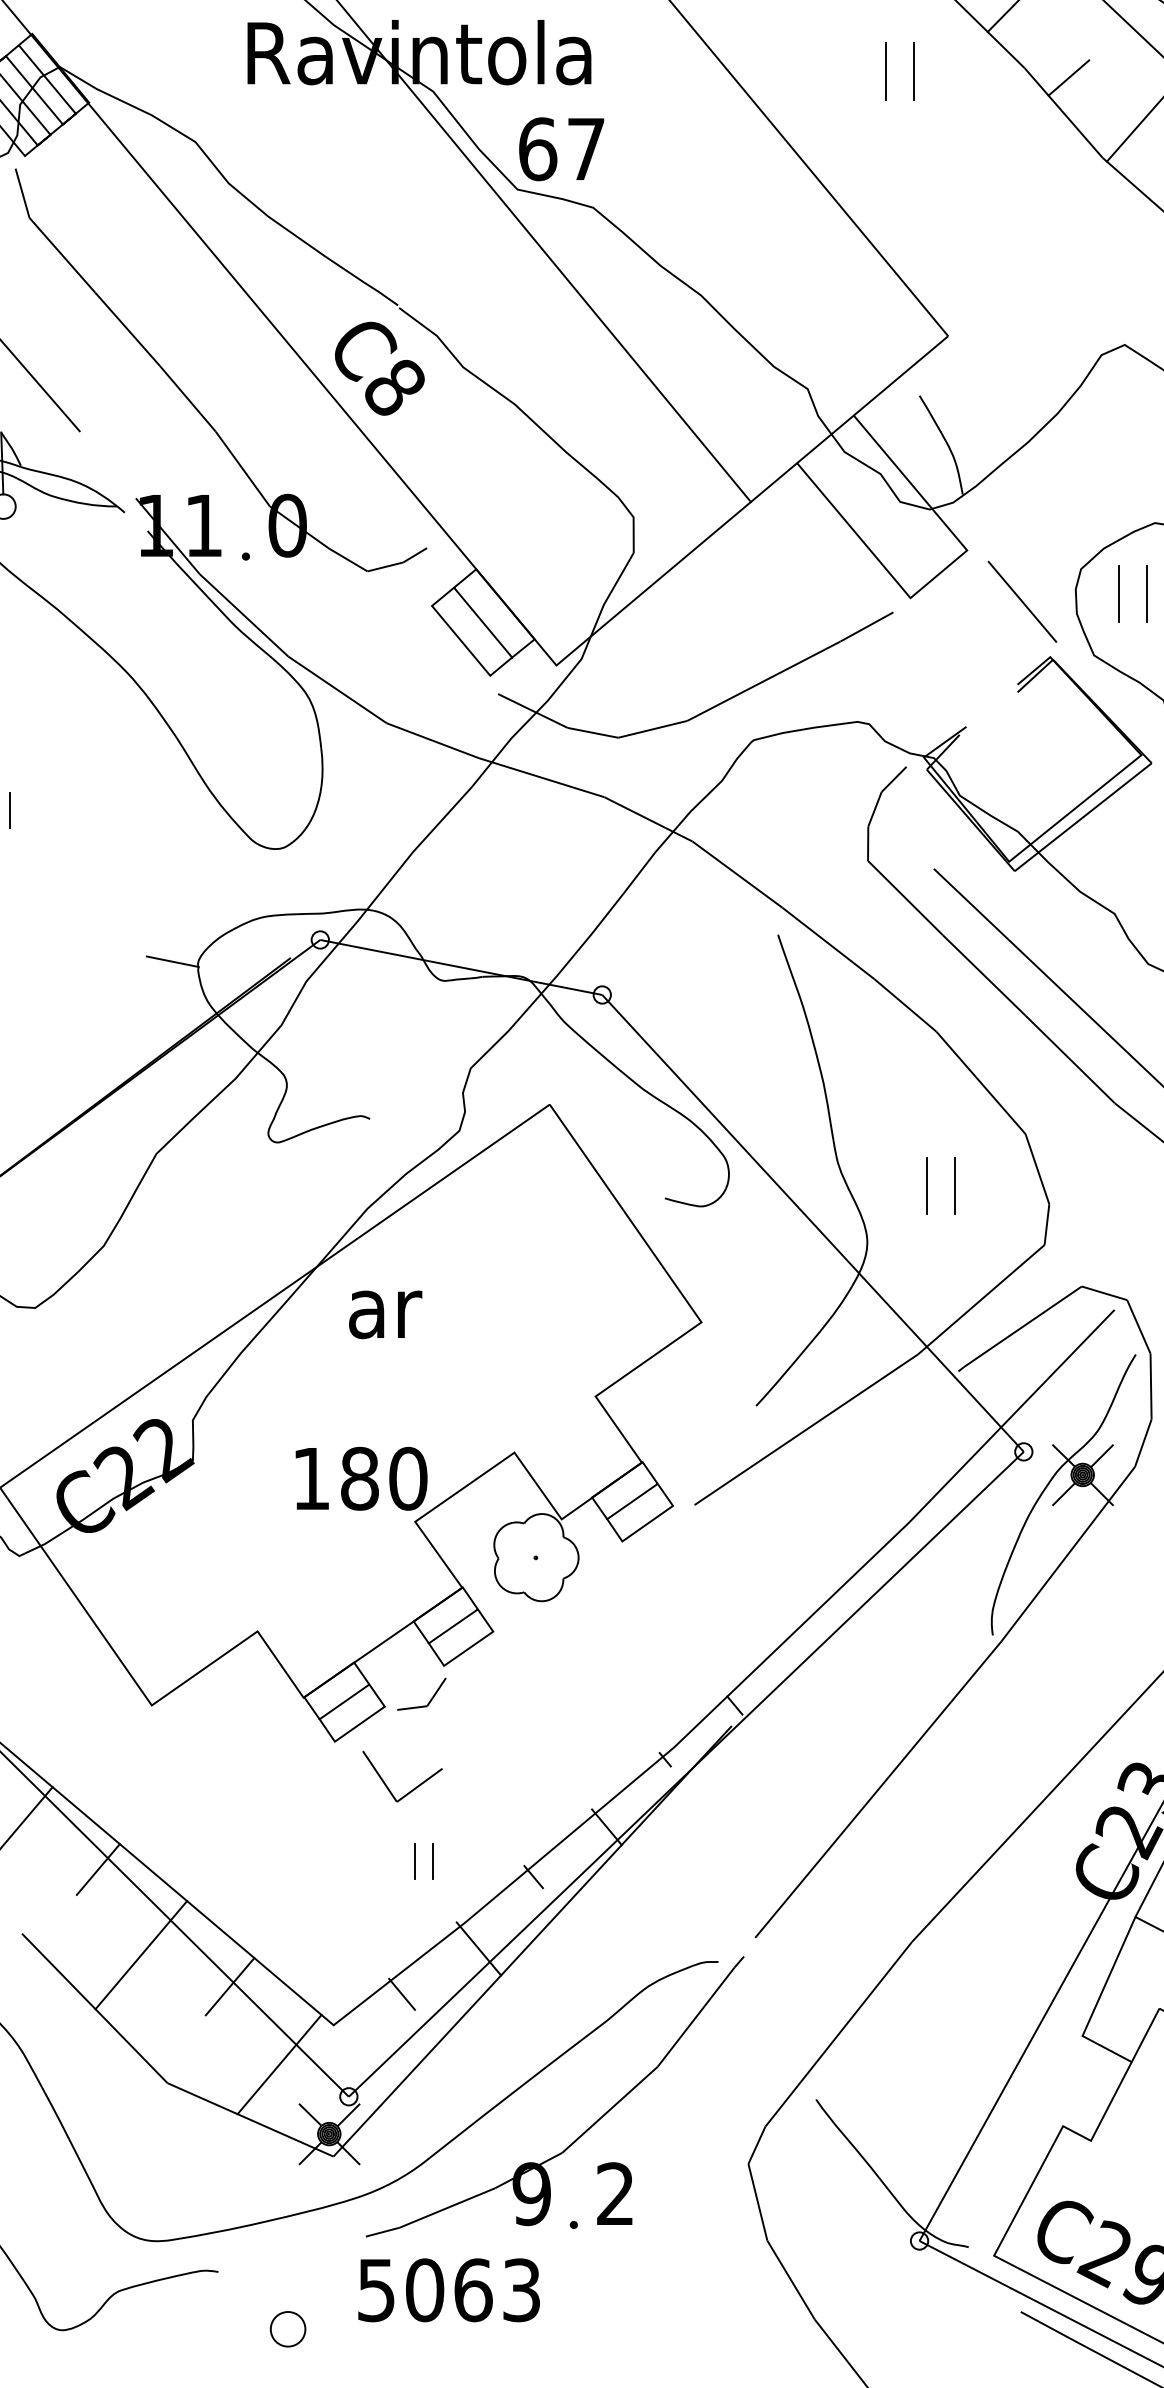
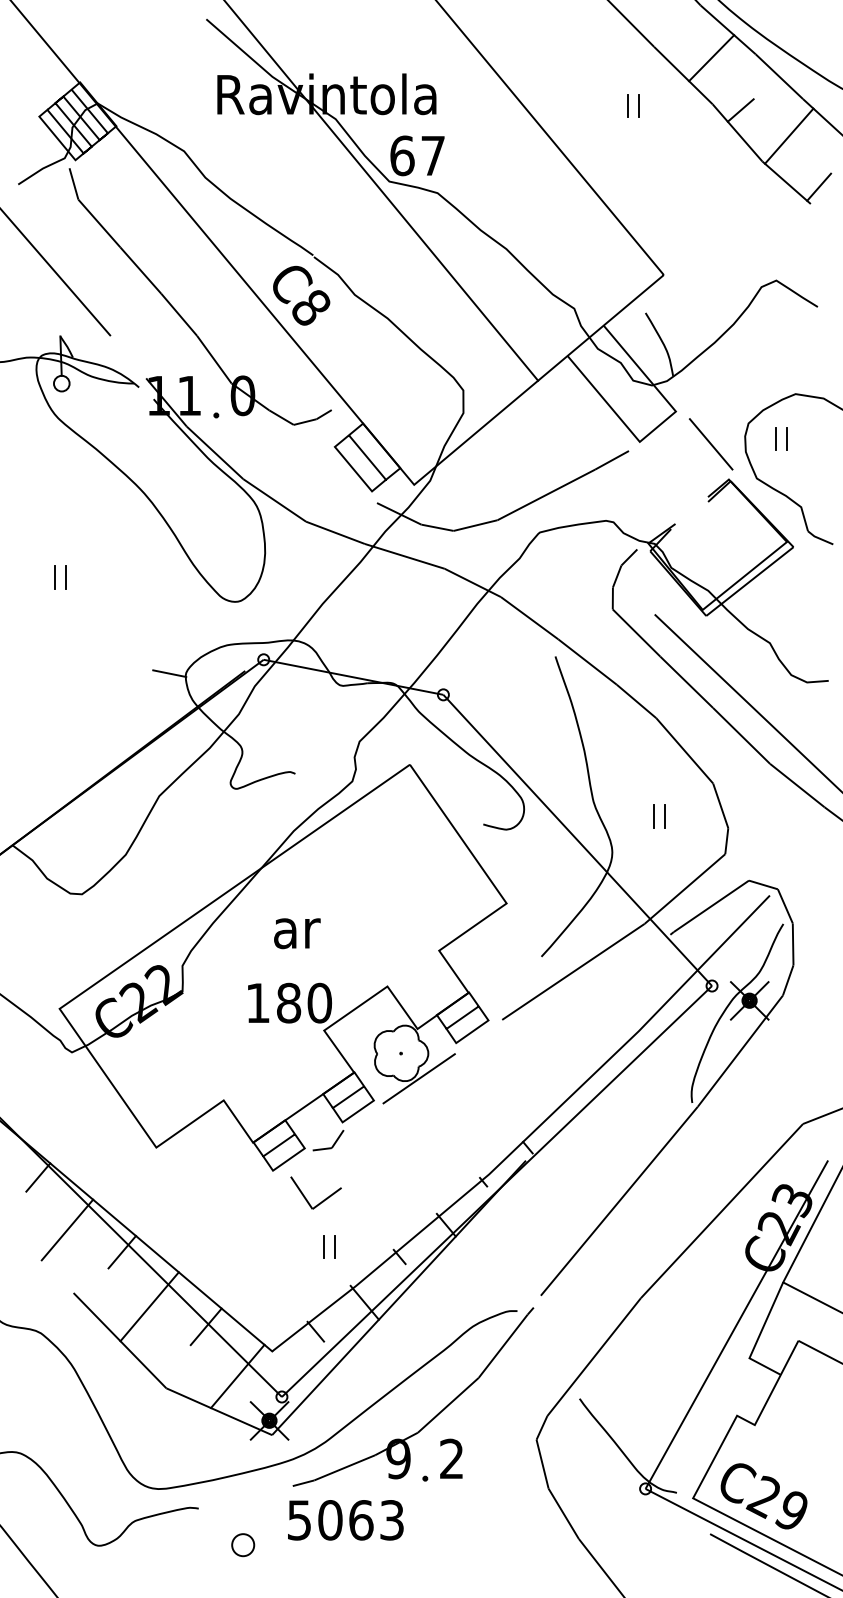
part: (900, 70) -> (633, 105), size x0.62
part: (1132, 592) -> (781, 438), size x0.62
part: (941, 1185) -> (659, 816), size x0.62
text: (385, 1314) -> (297, 933), moved
line: (563, 1597) -> (418, 1078), added

